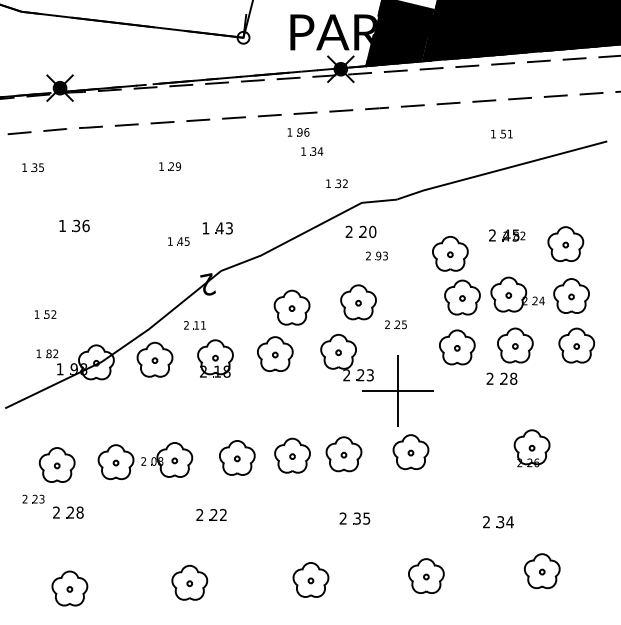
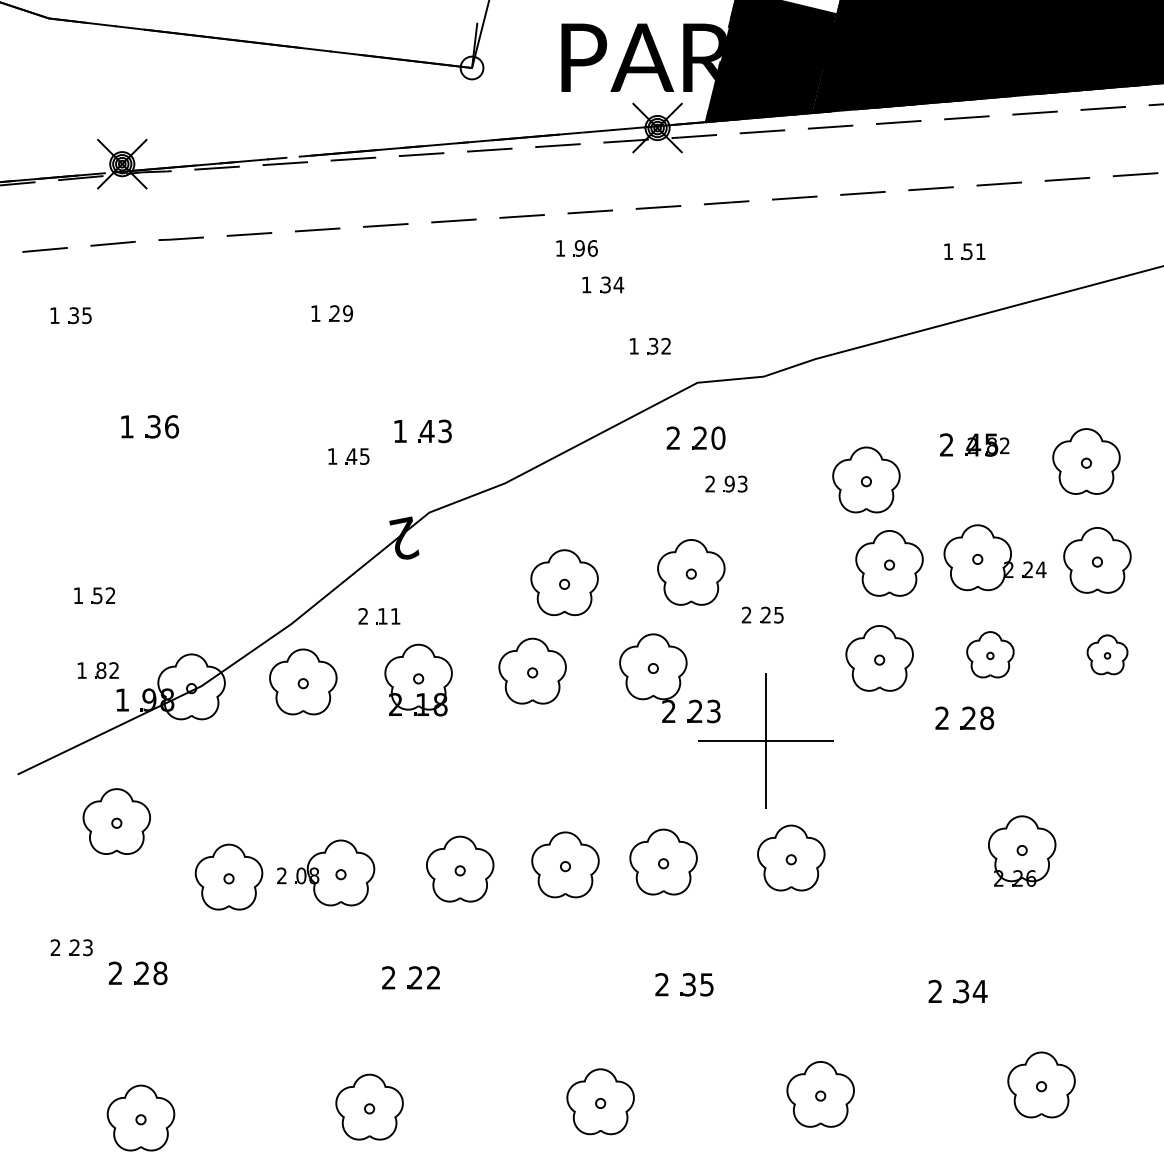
part: (515, 345) -> (990, 654), size x0.7
part: (576, 345) -> (1106, 654), size x0.6
part: (56, 464) -> (115, 820), moved

